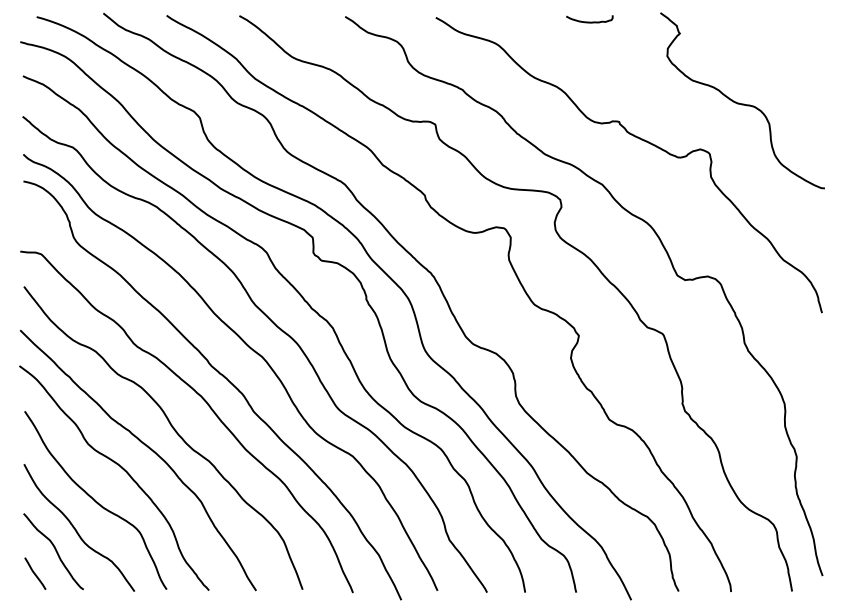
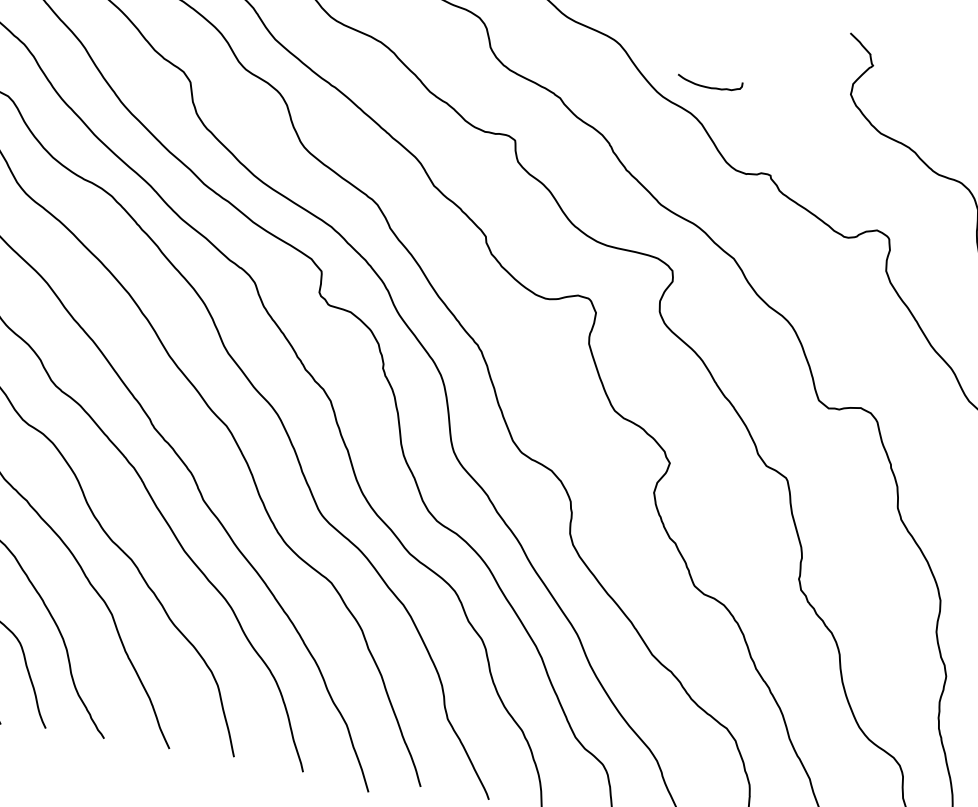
curve: (589, 21) -> (709, 86), moved

